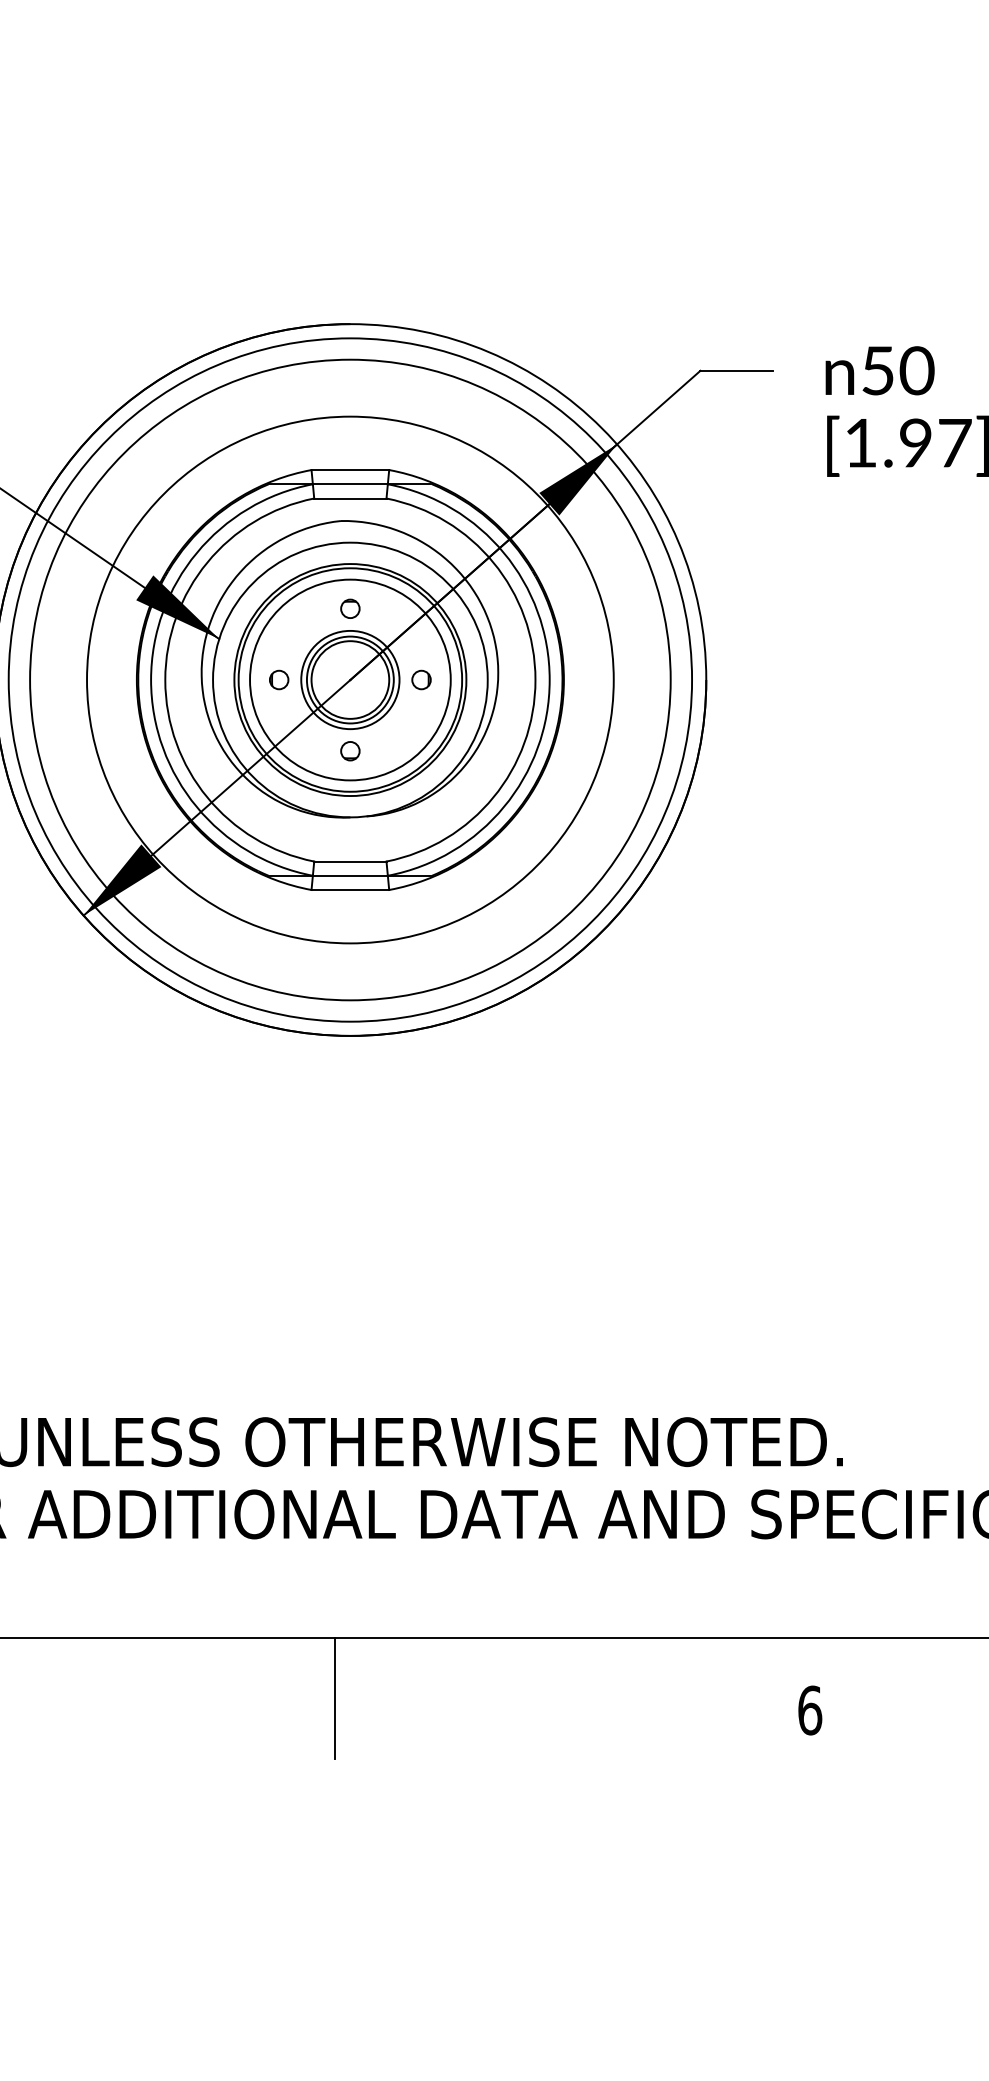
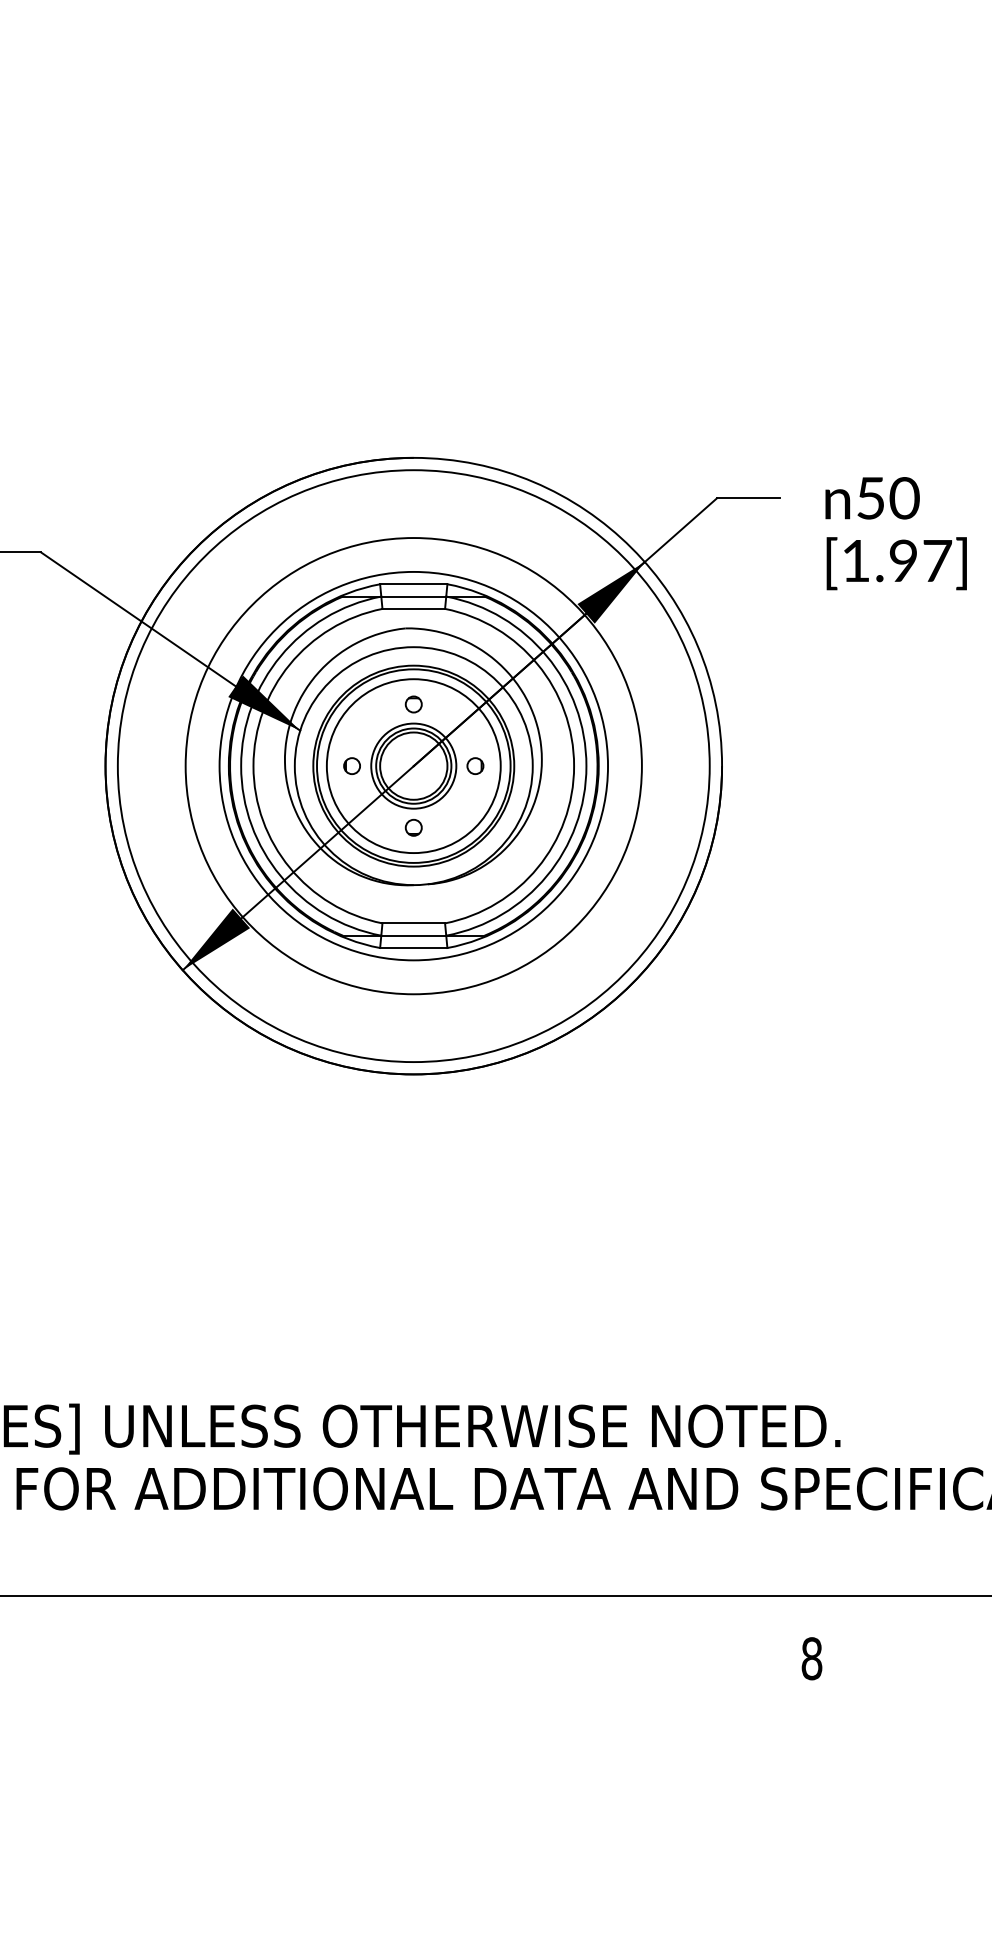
circle: (350, 679) -> (413, 765), size x0.7
line: (335, 1698) -> (400, 1648), removed
text: (809, 1710) -> (811, 1658), 6 -> 8

